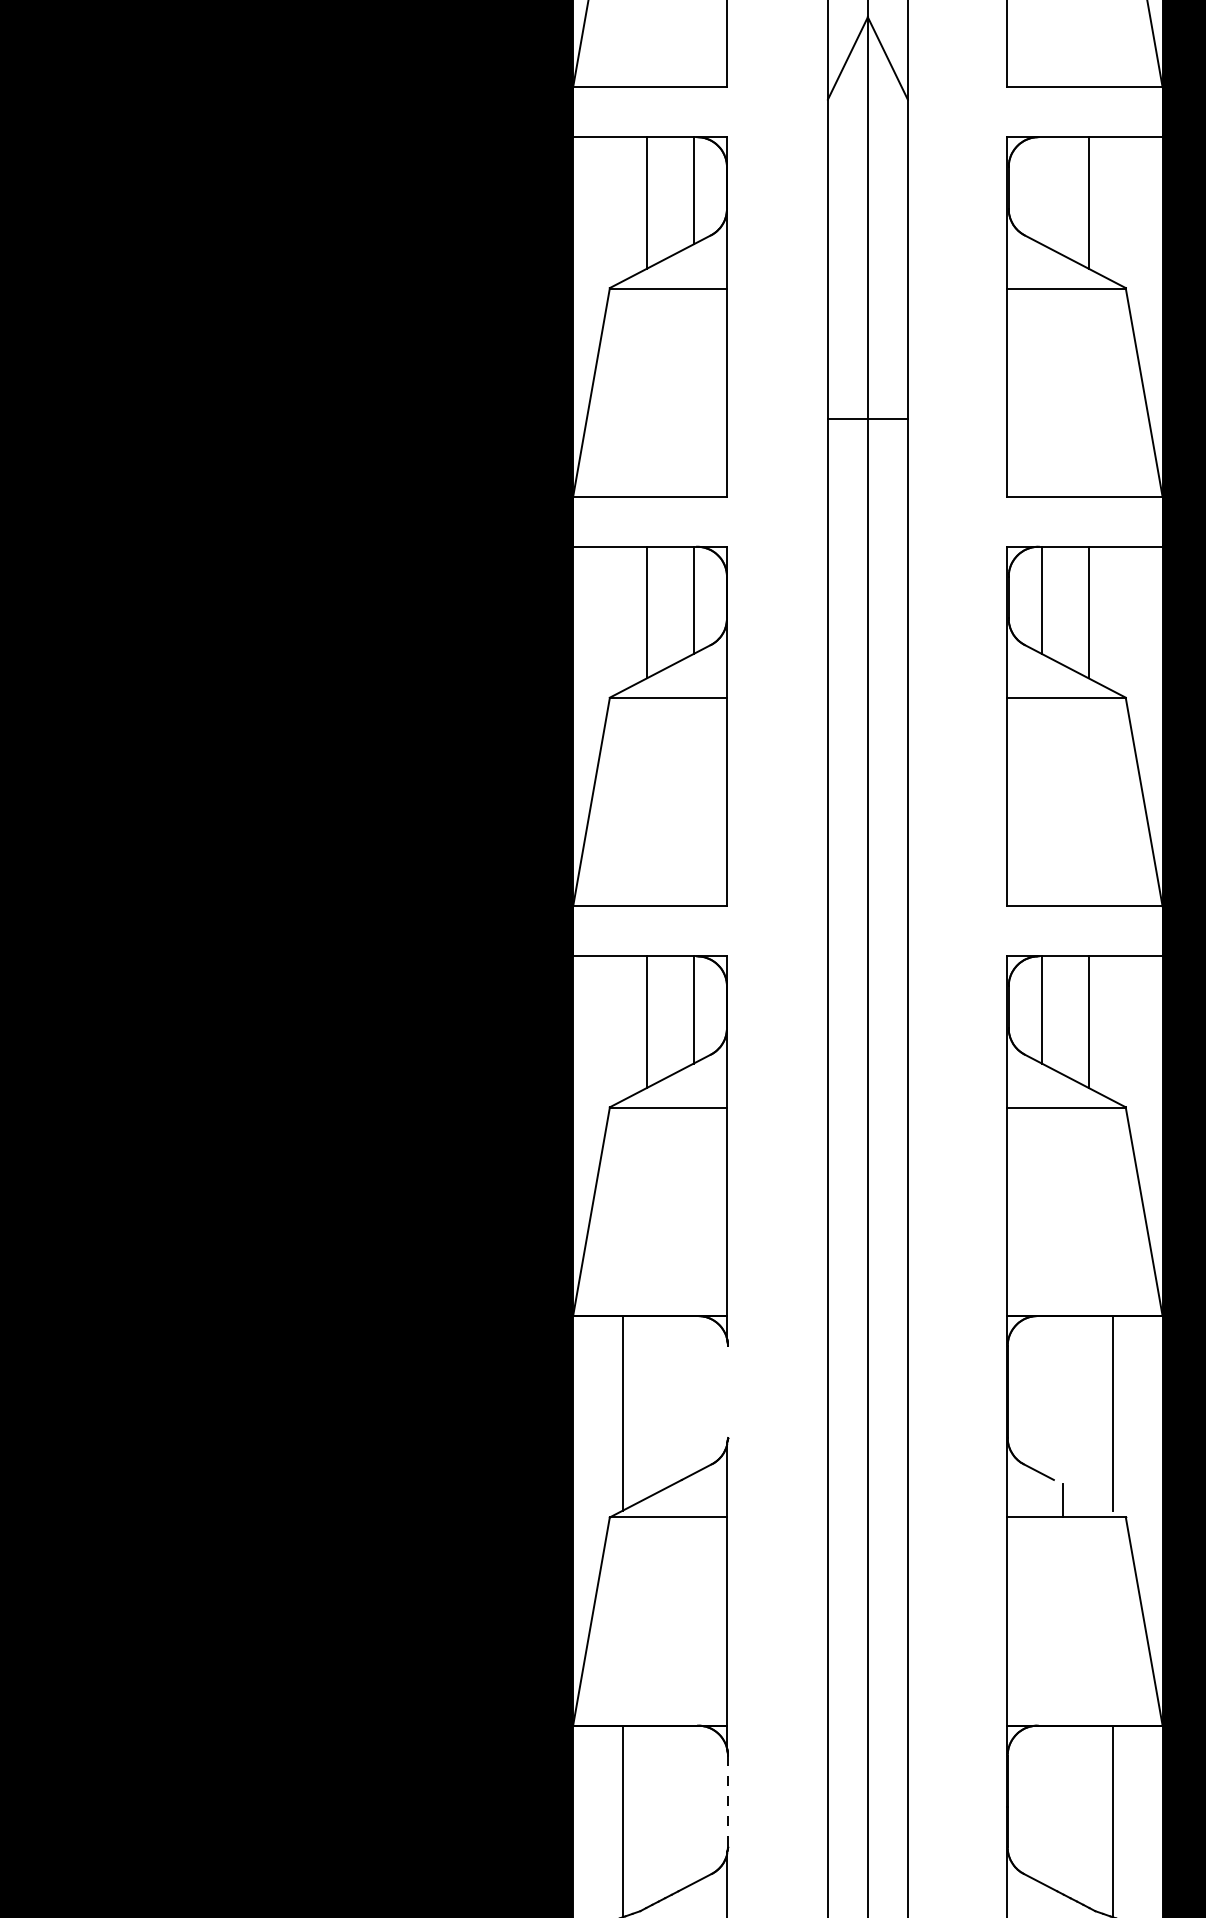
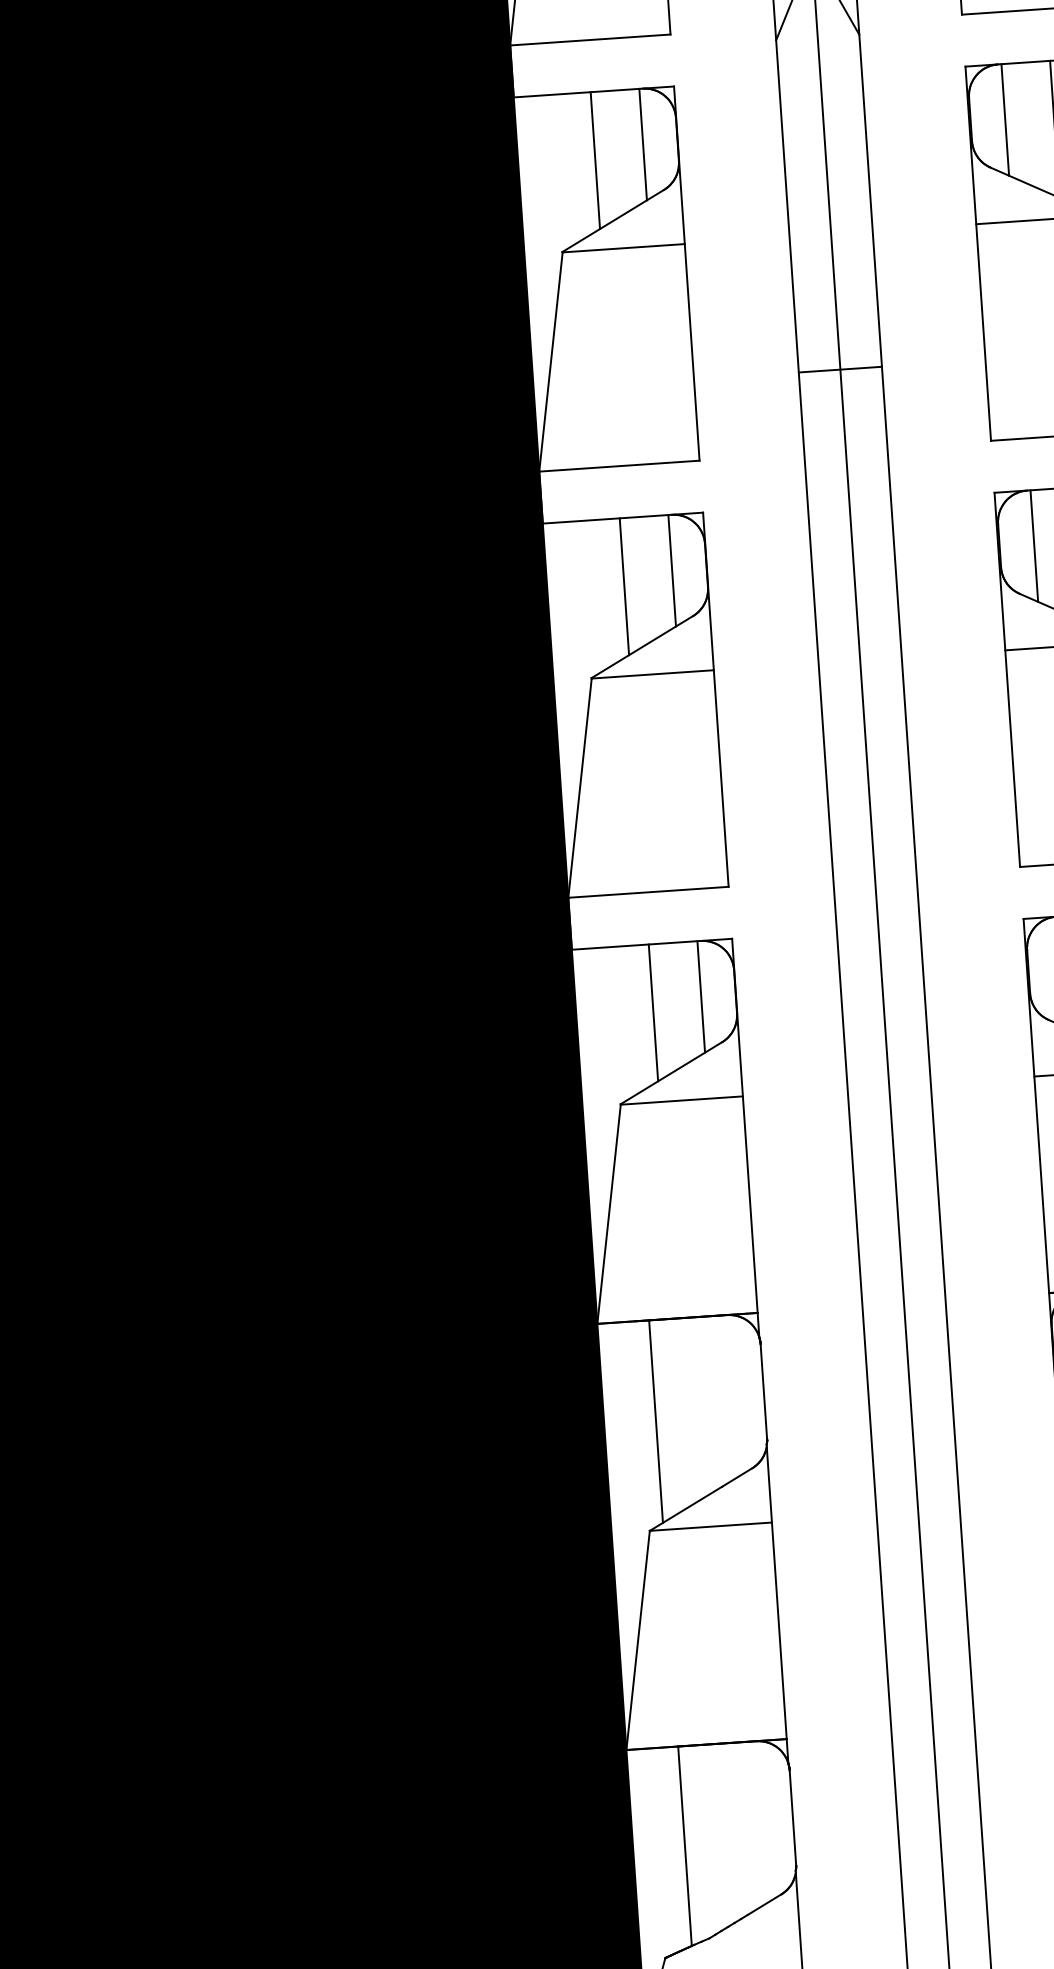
line: (1041, 190) -> (1004, 119), added
line: (728, 1391) -> (764, 1391), added
line: (728, 1801) -> (793, 1817), dashed -> solid

